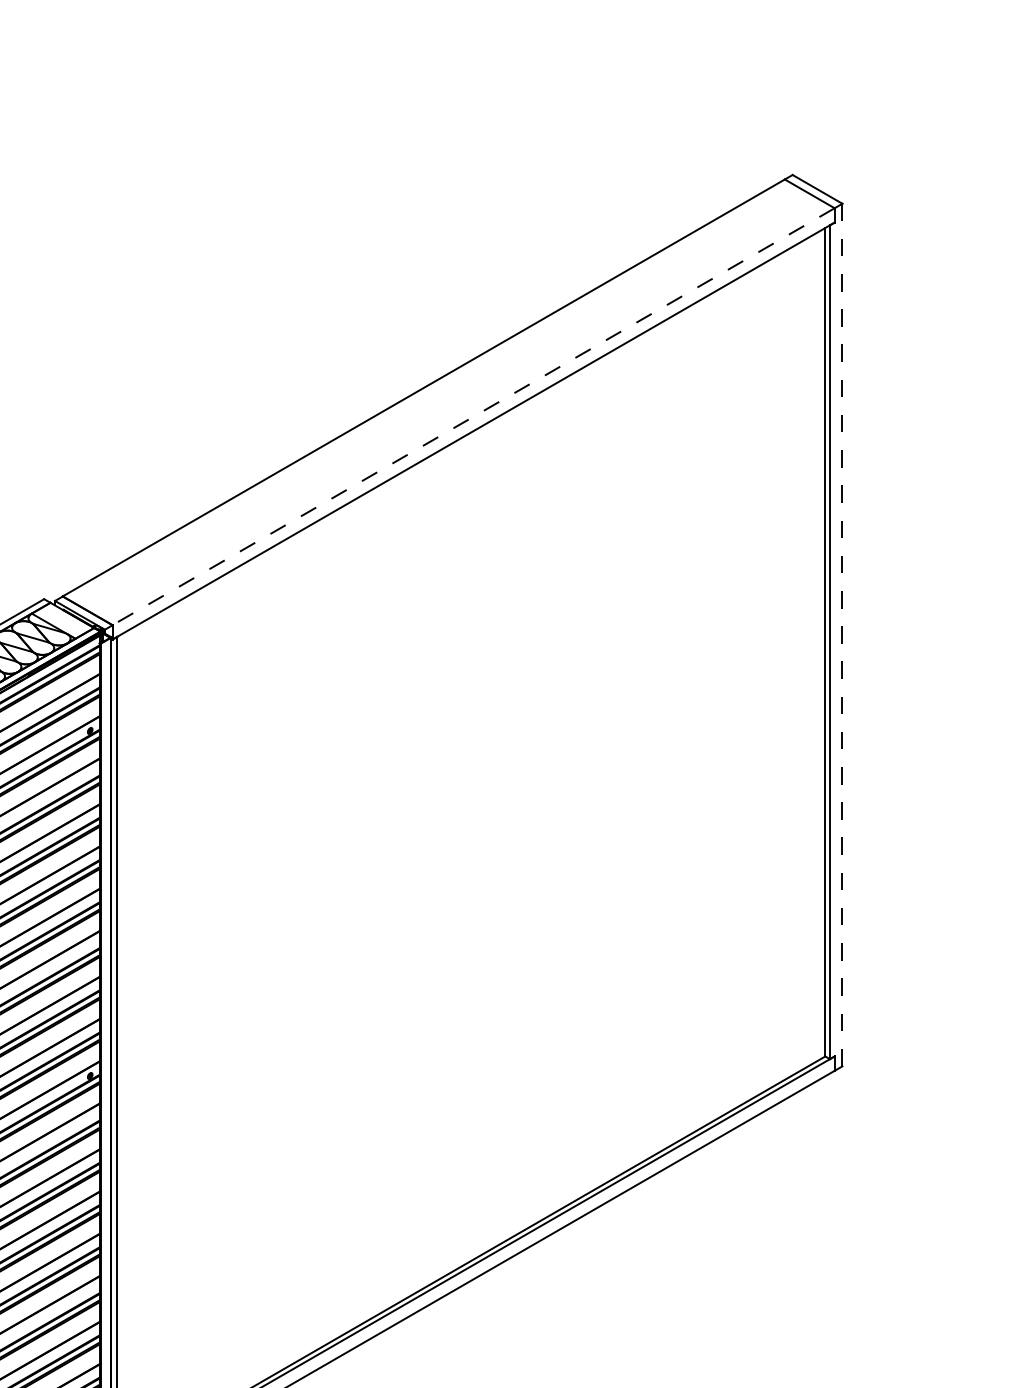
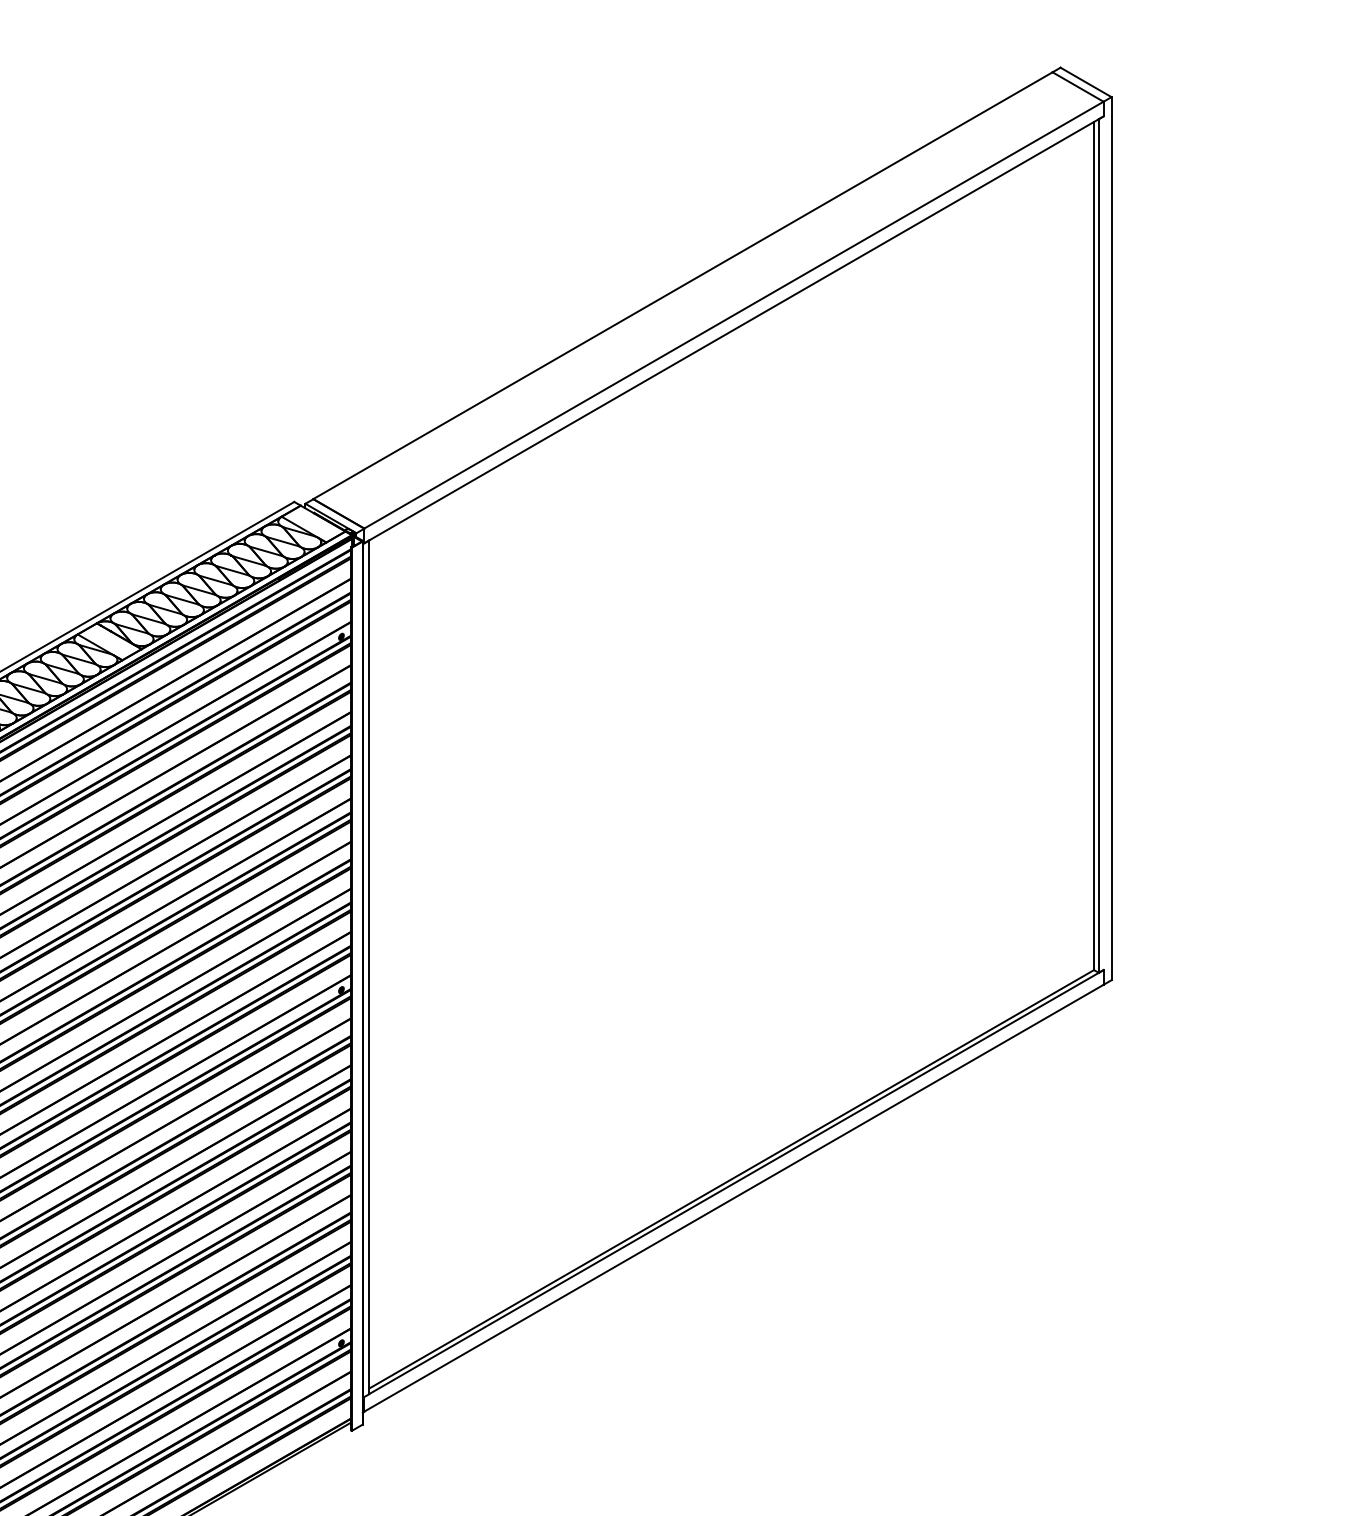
line: (473, 417) -> (733, 315), dashed -> solid
line: (842, 634) -> (1111, 538), dashed -> solid

